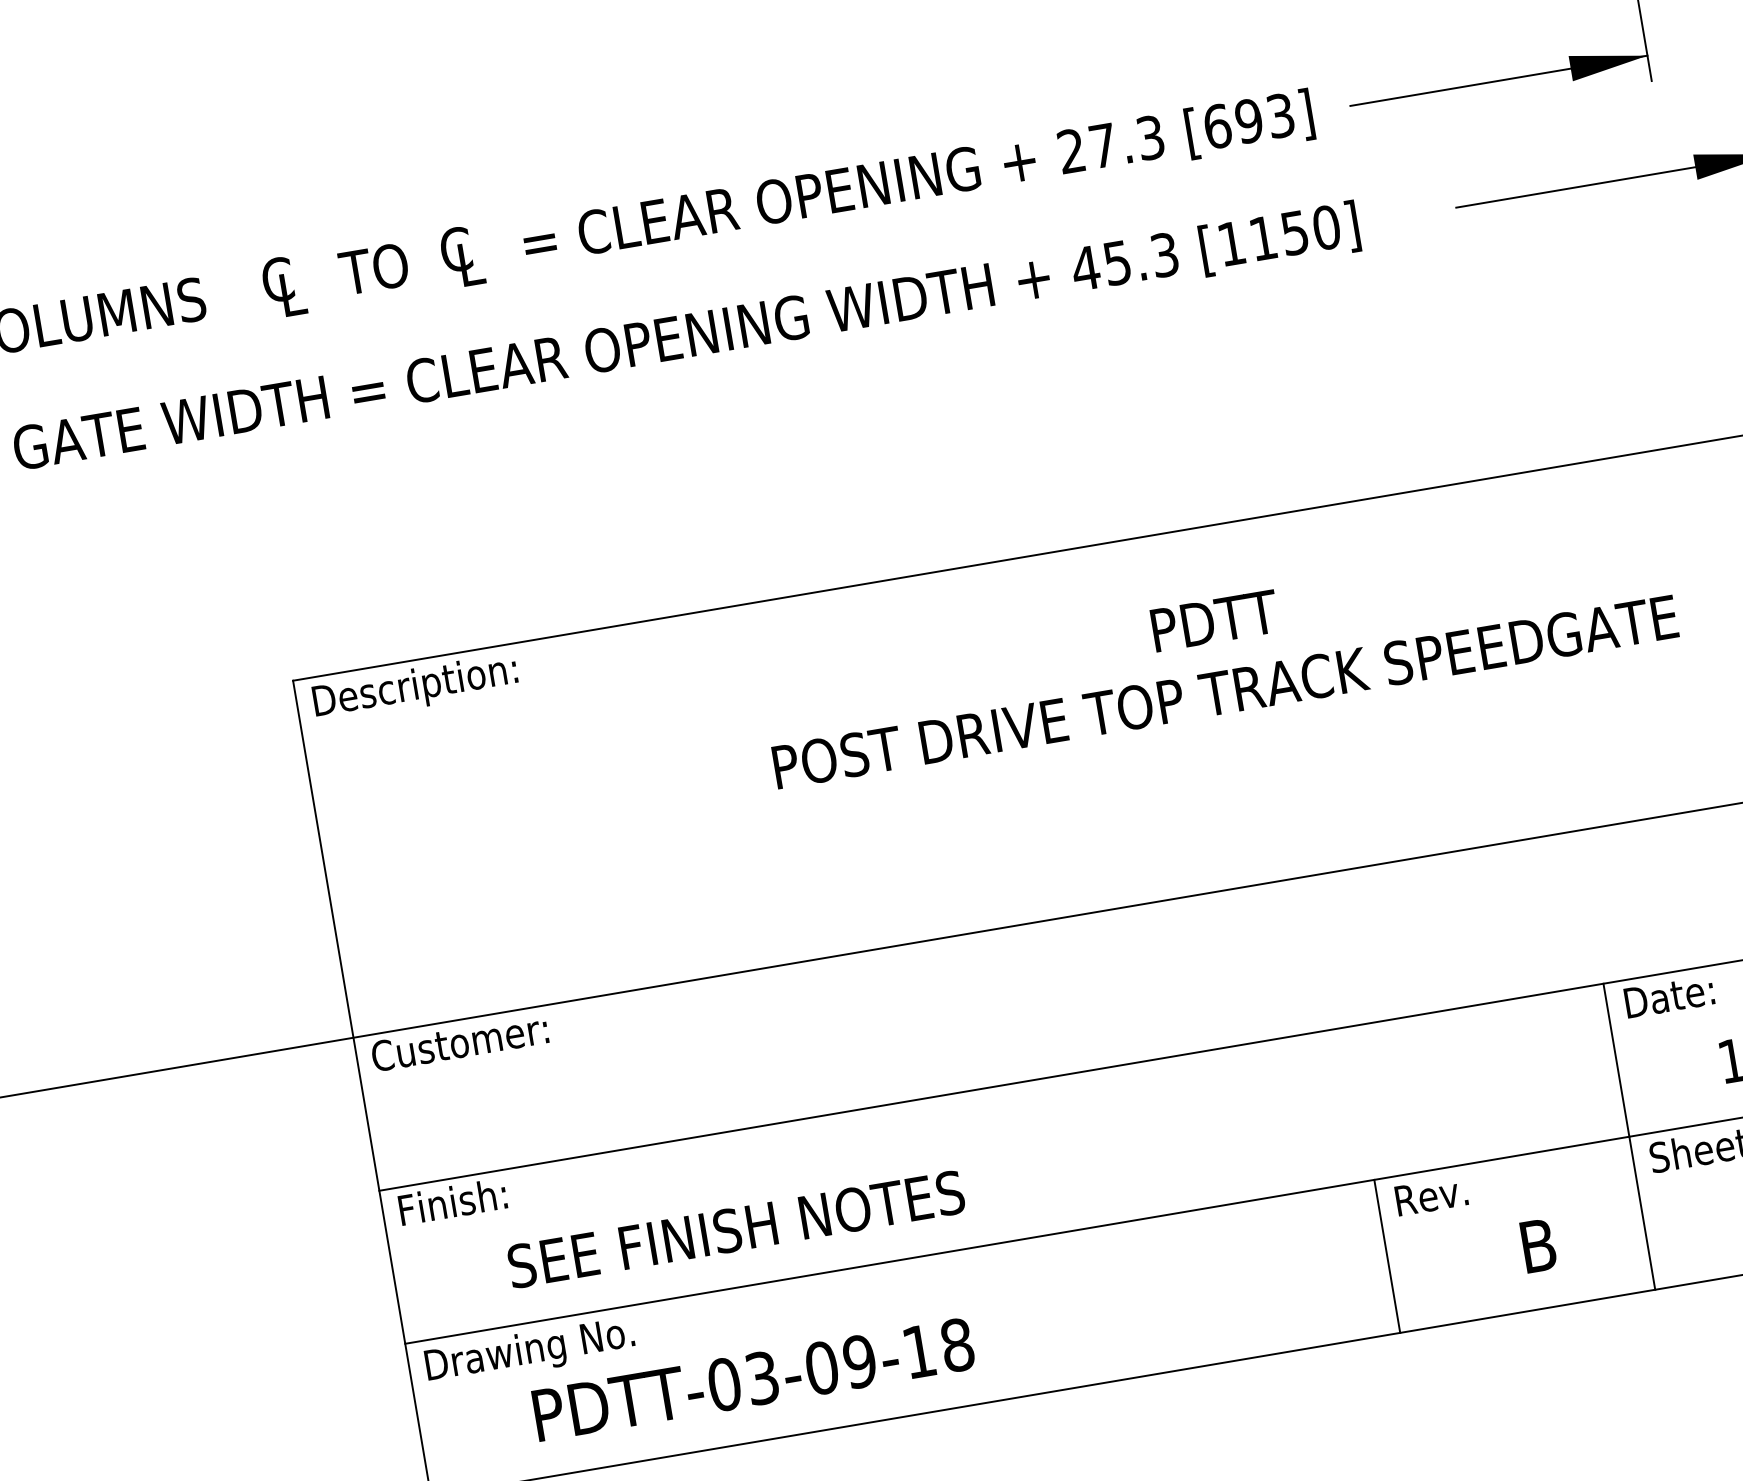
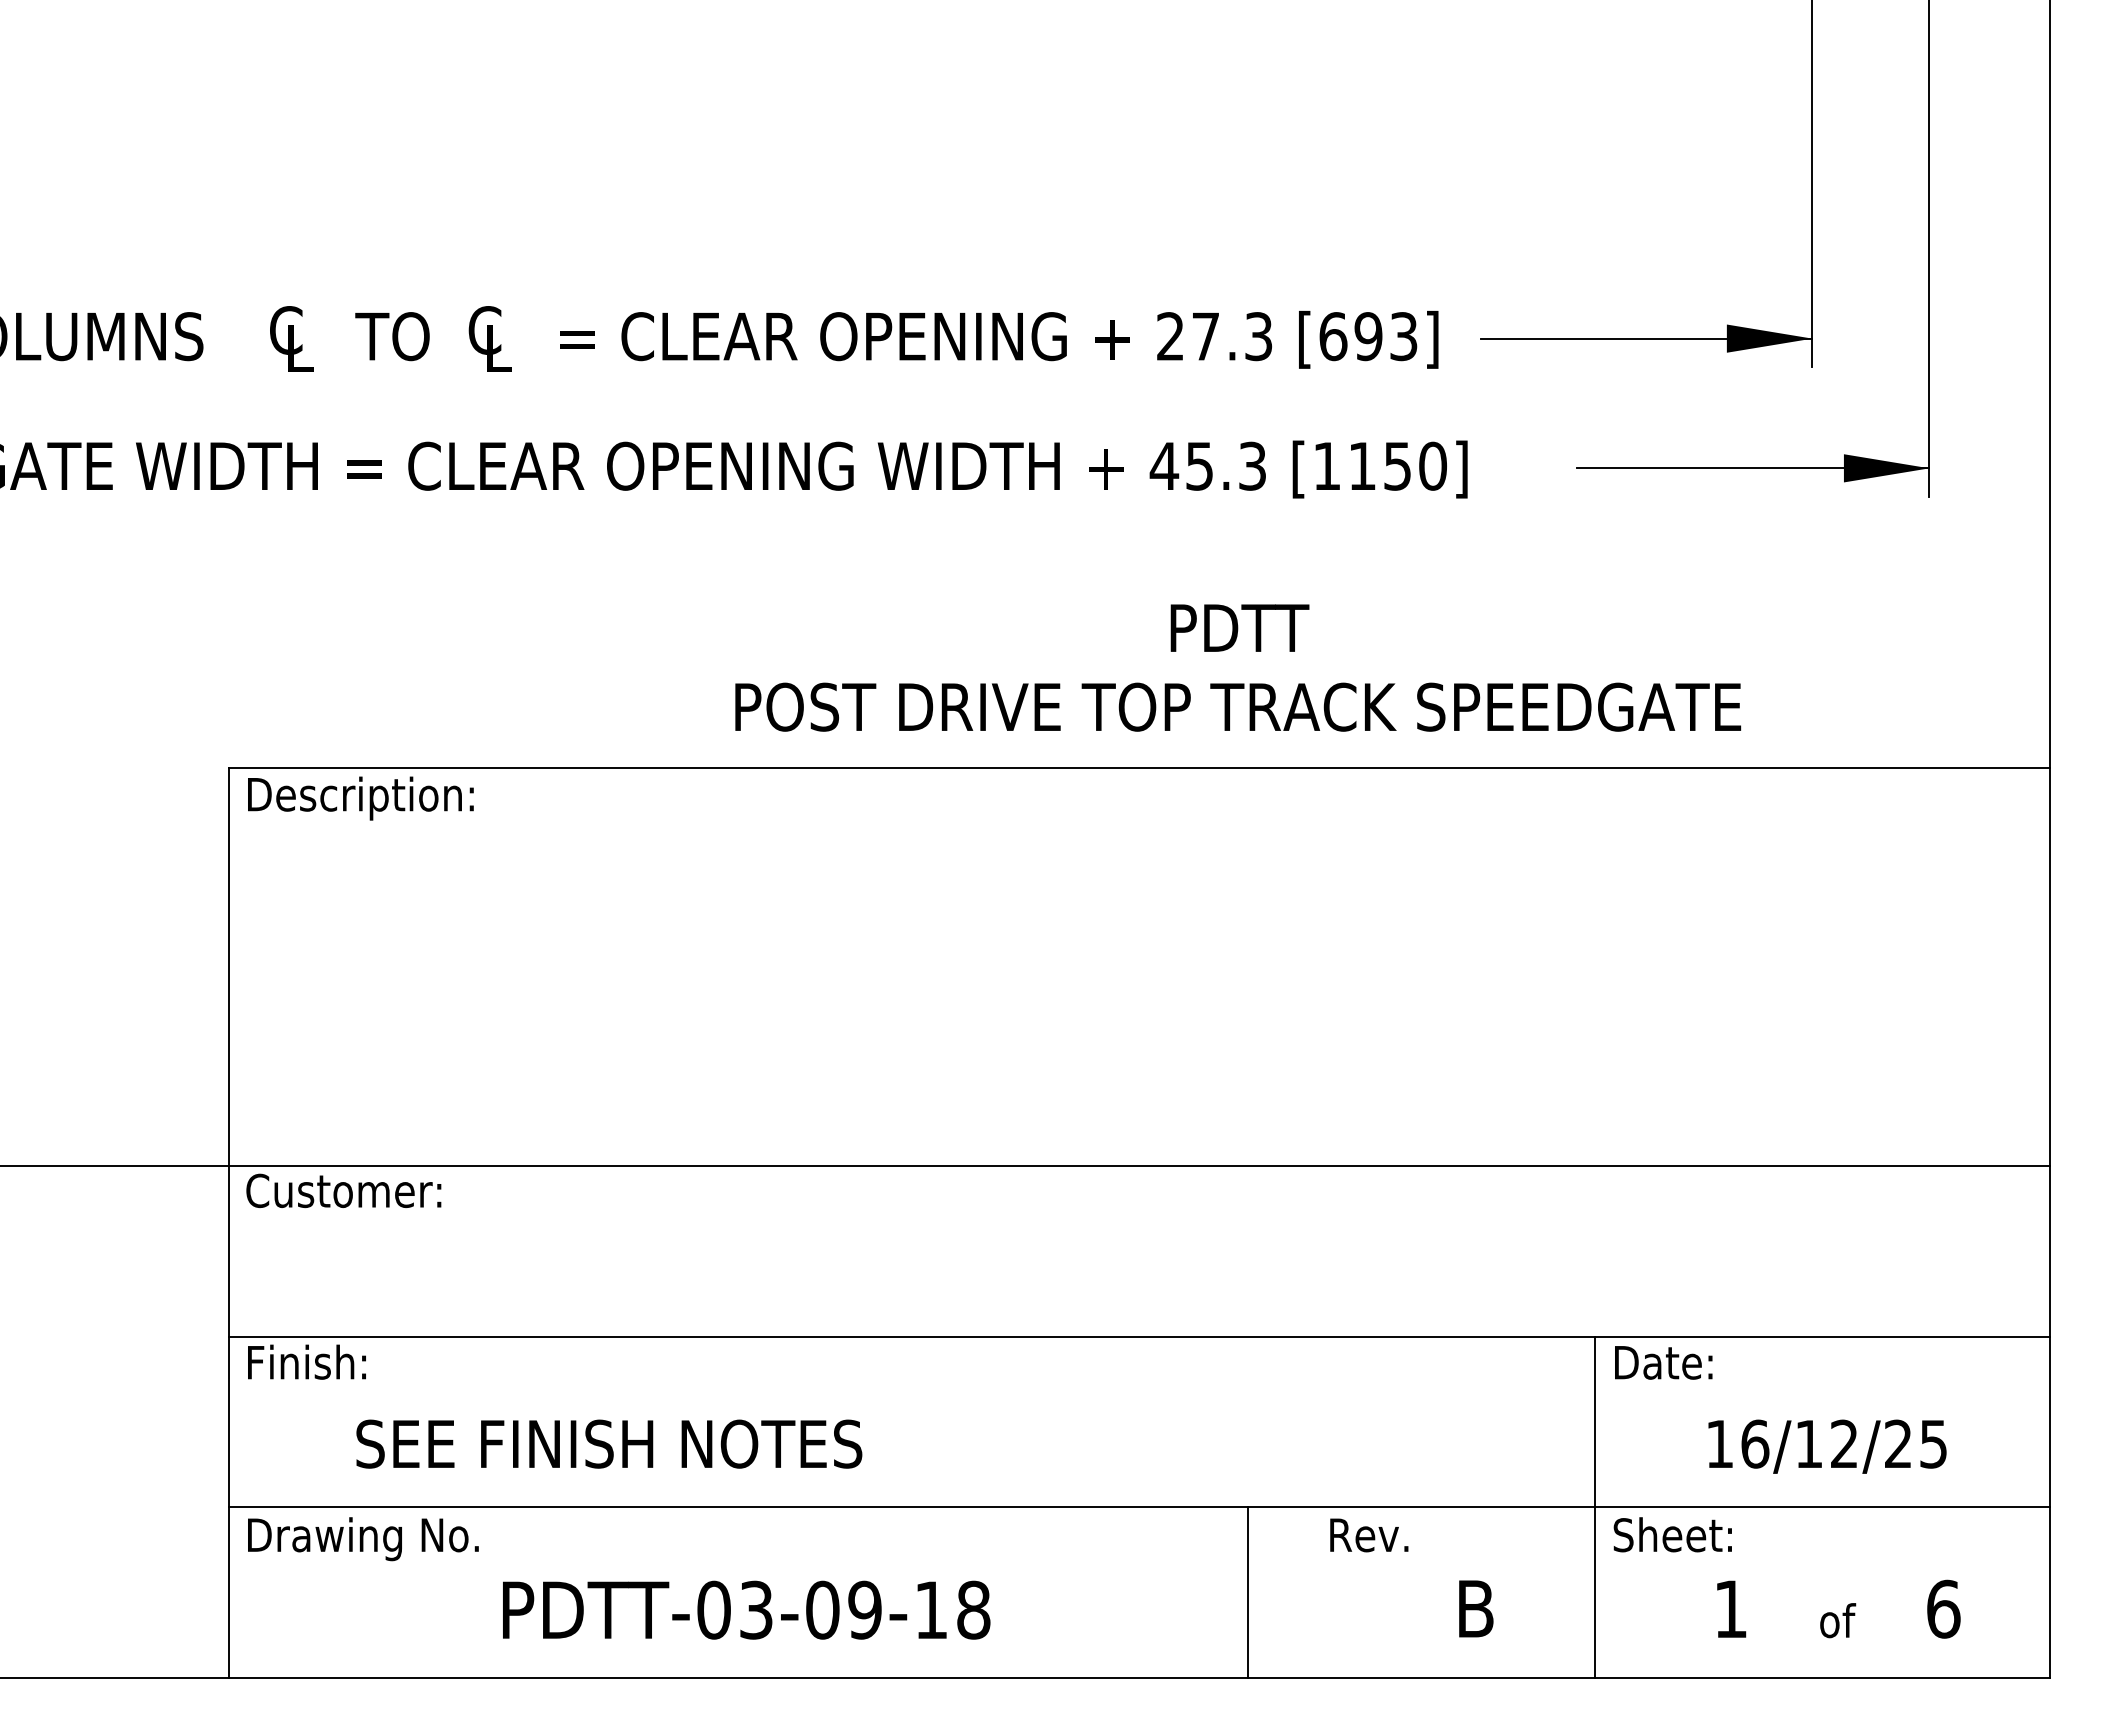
text: (1219, 656) -> (1238, 667), moved
line: (1387, 1256) -> (1248, 1592), moved
text: (753, 1379) -> (746, 1609), moved

